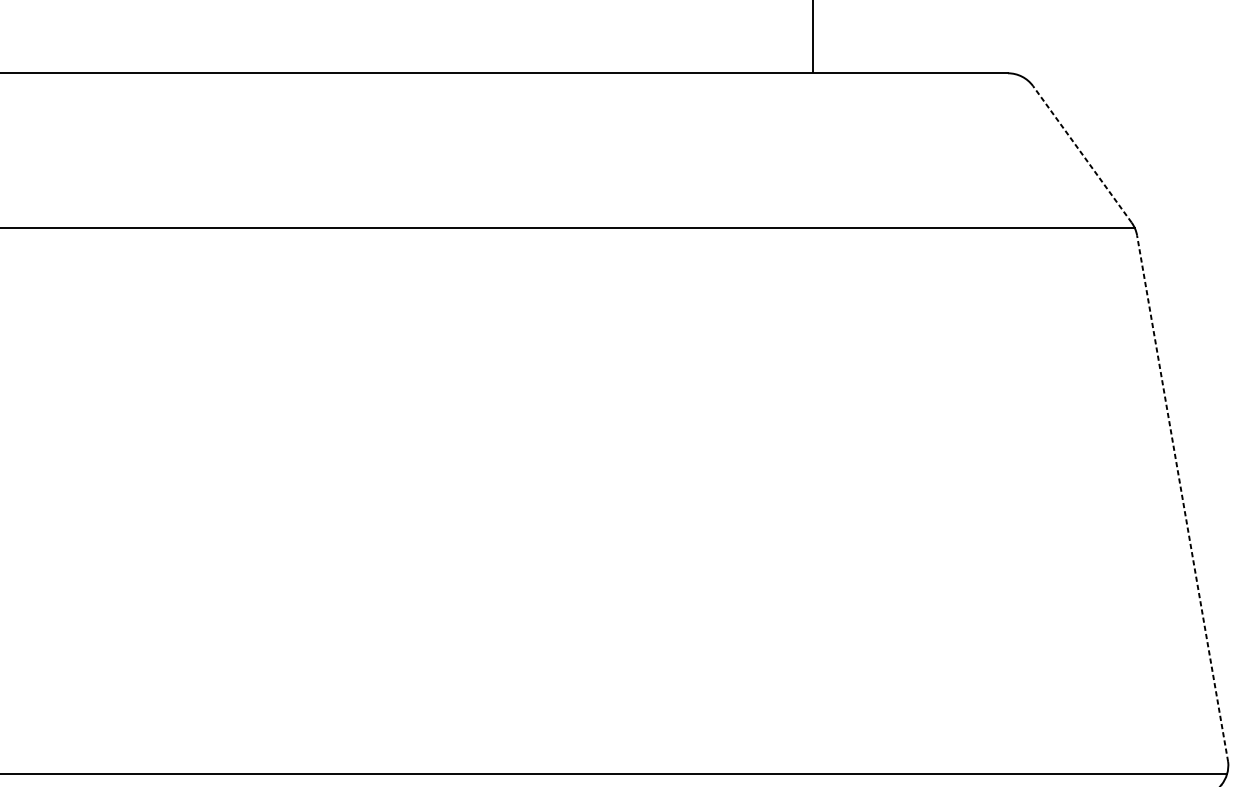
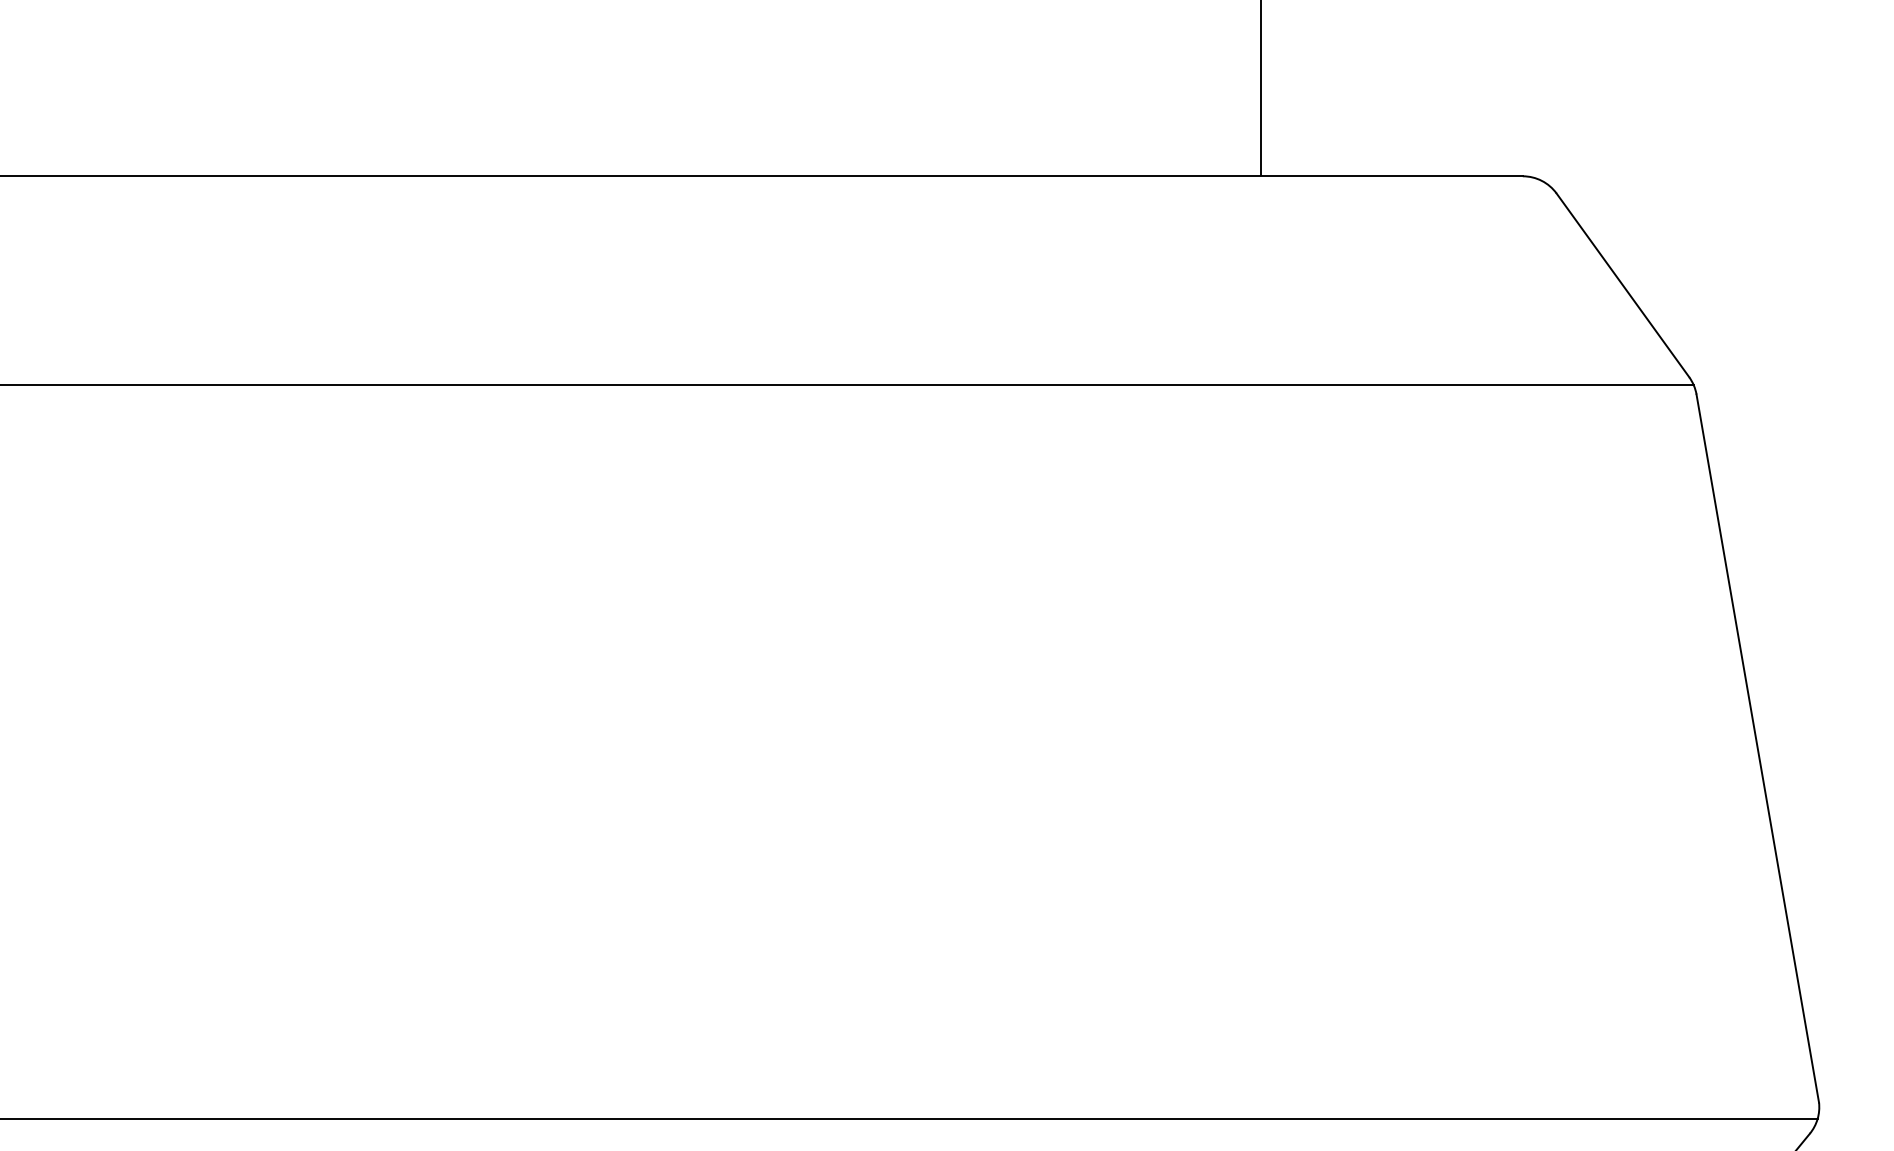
line: (1082, 154) -> (1622, 285), dashed -> solid
line: (1182, 498) -> (1757, 748), dashed -> solid

